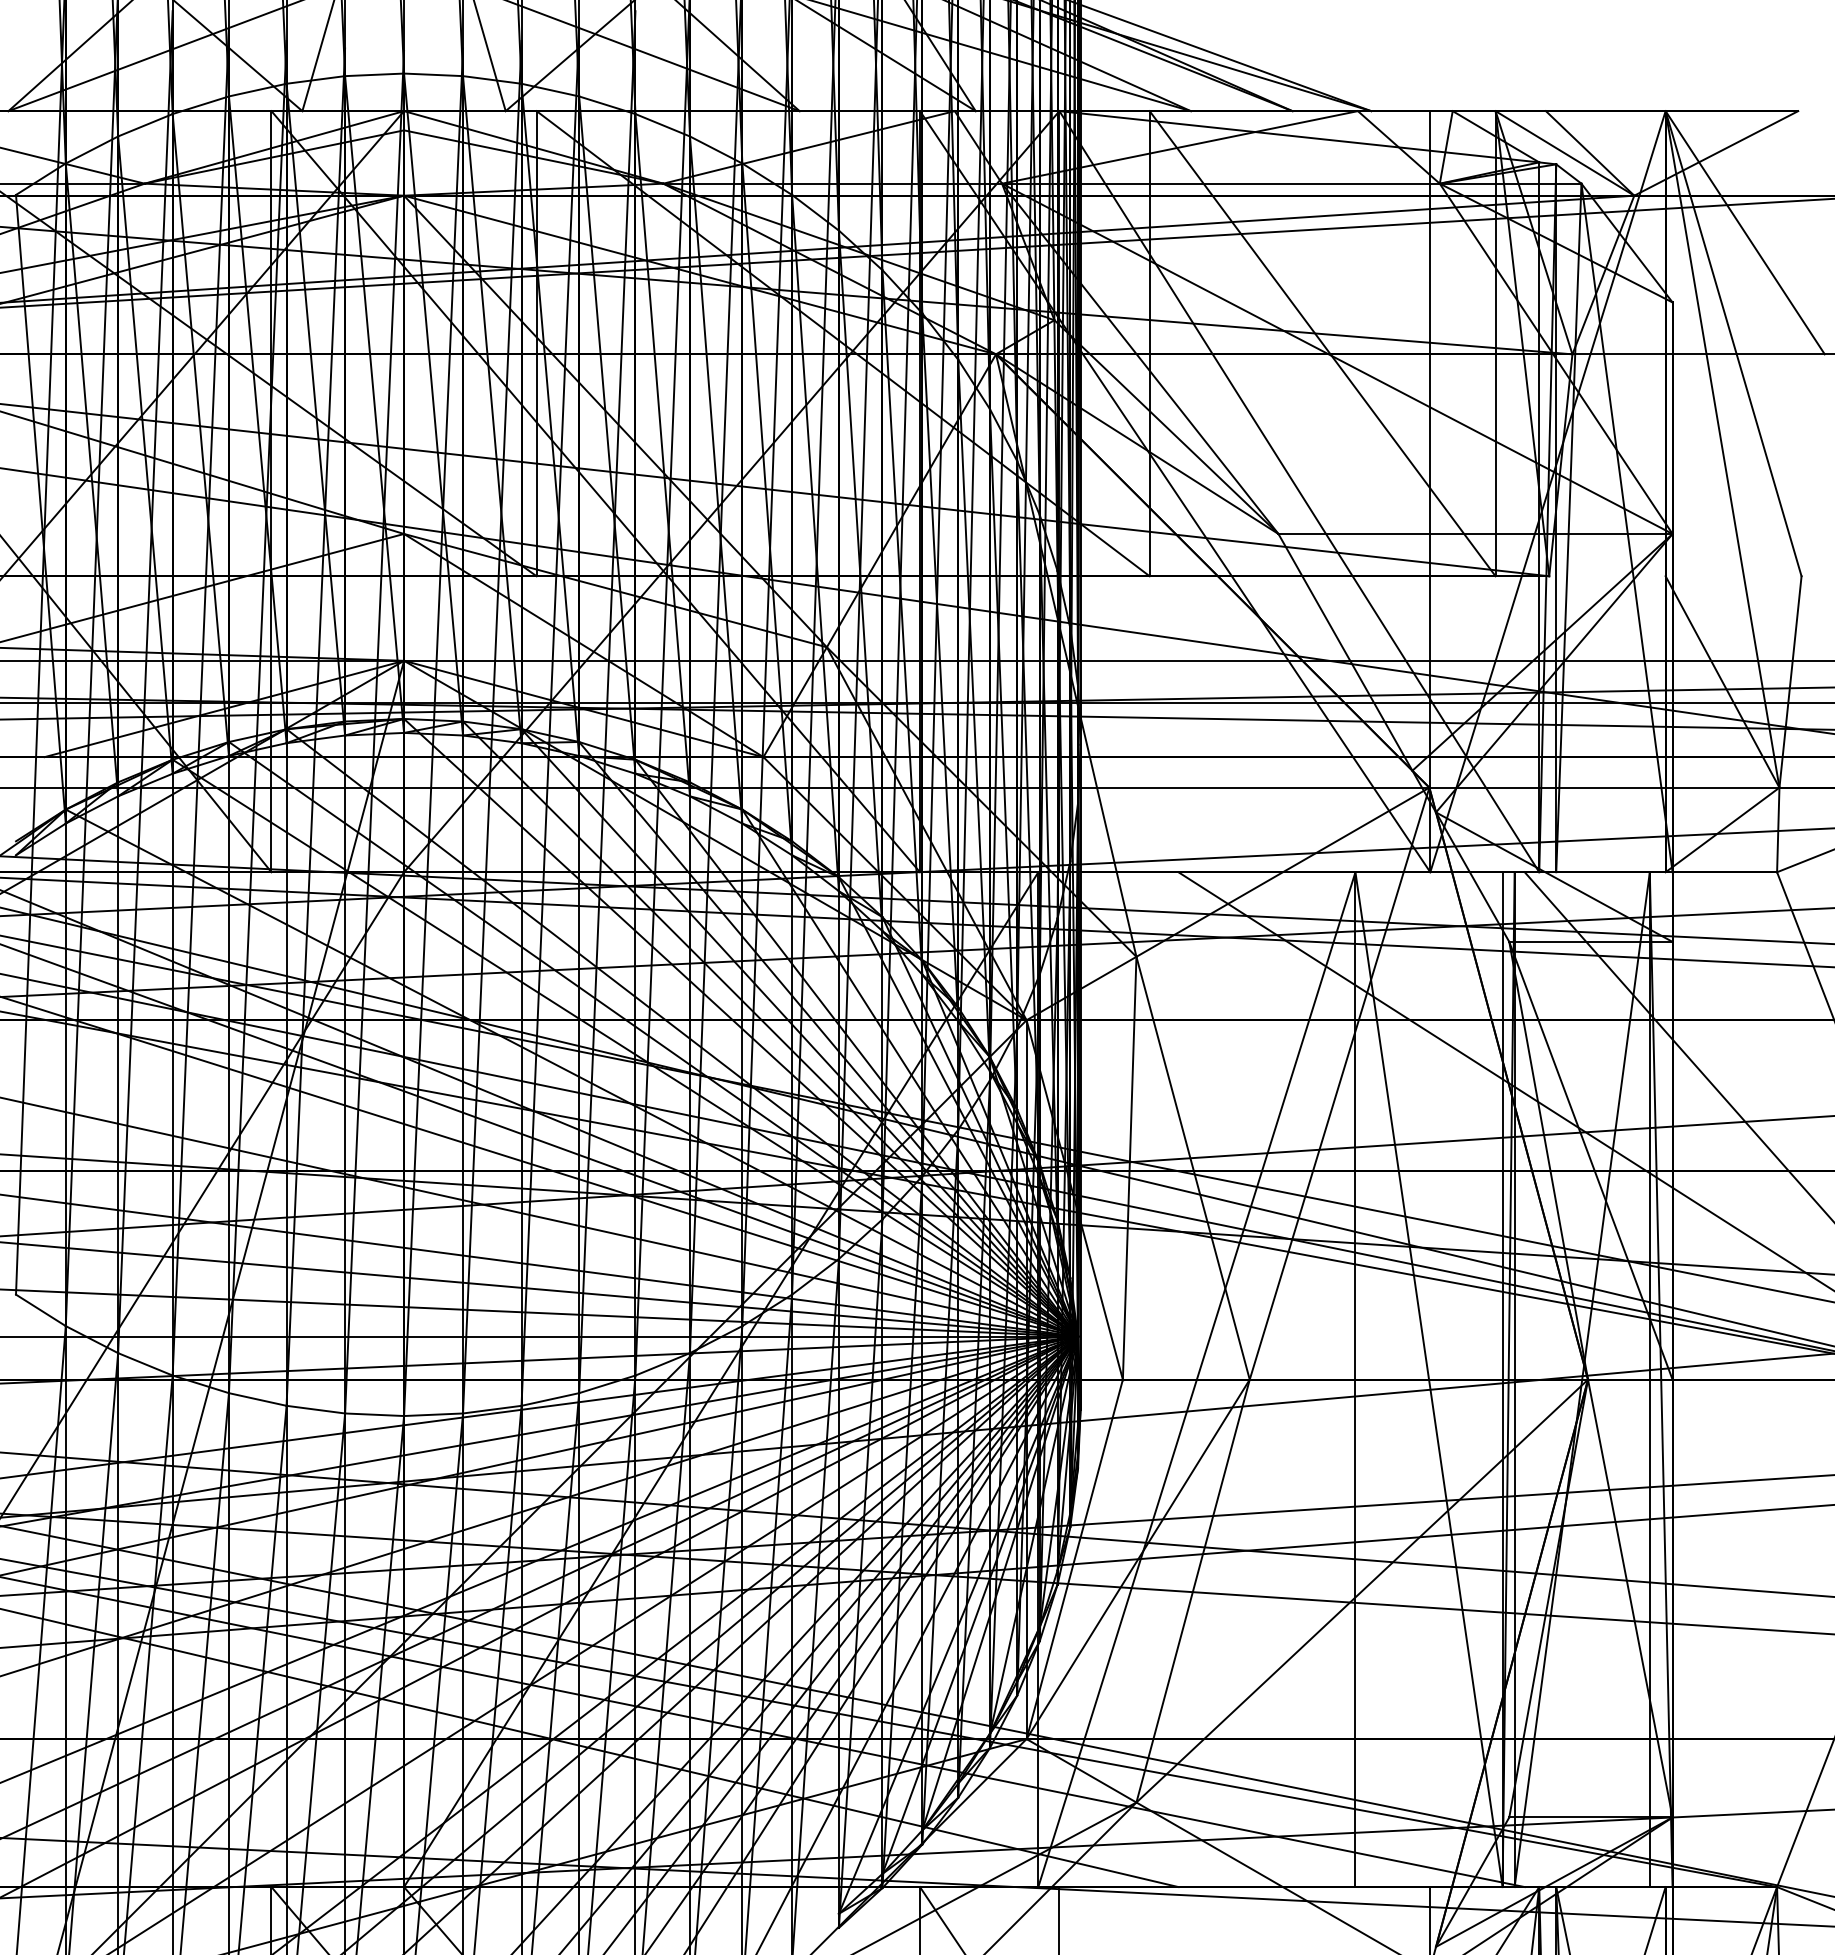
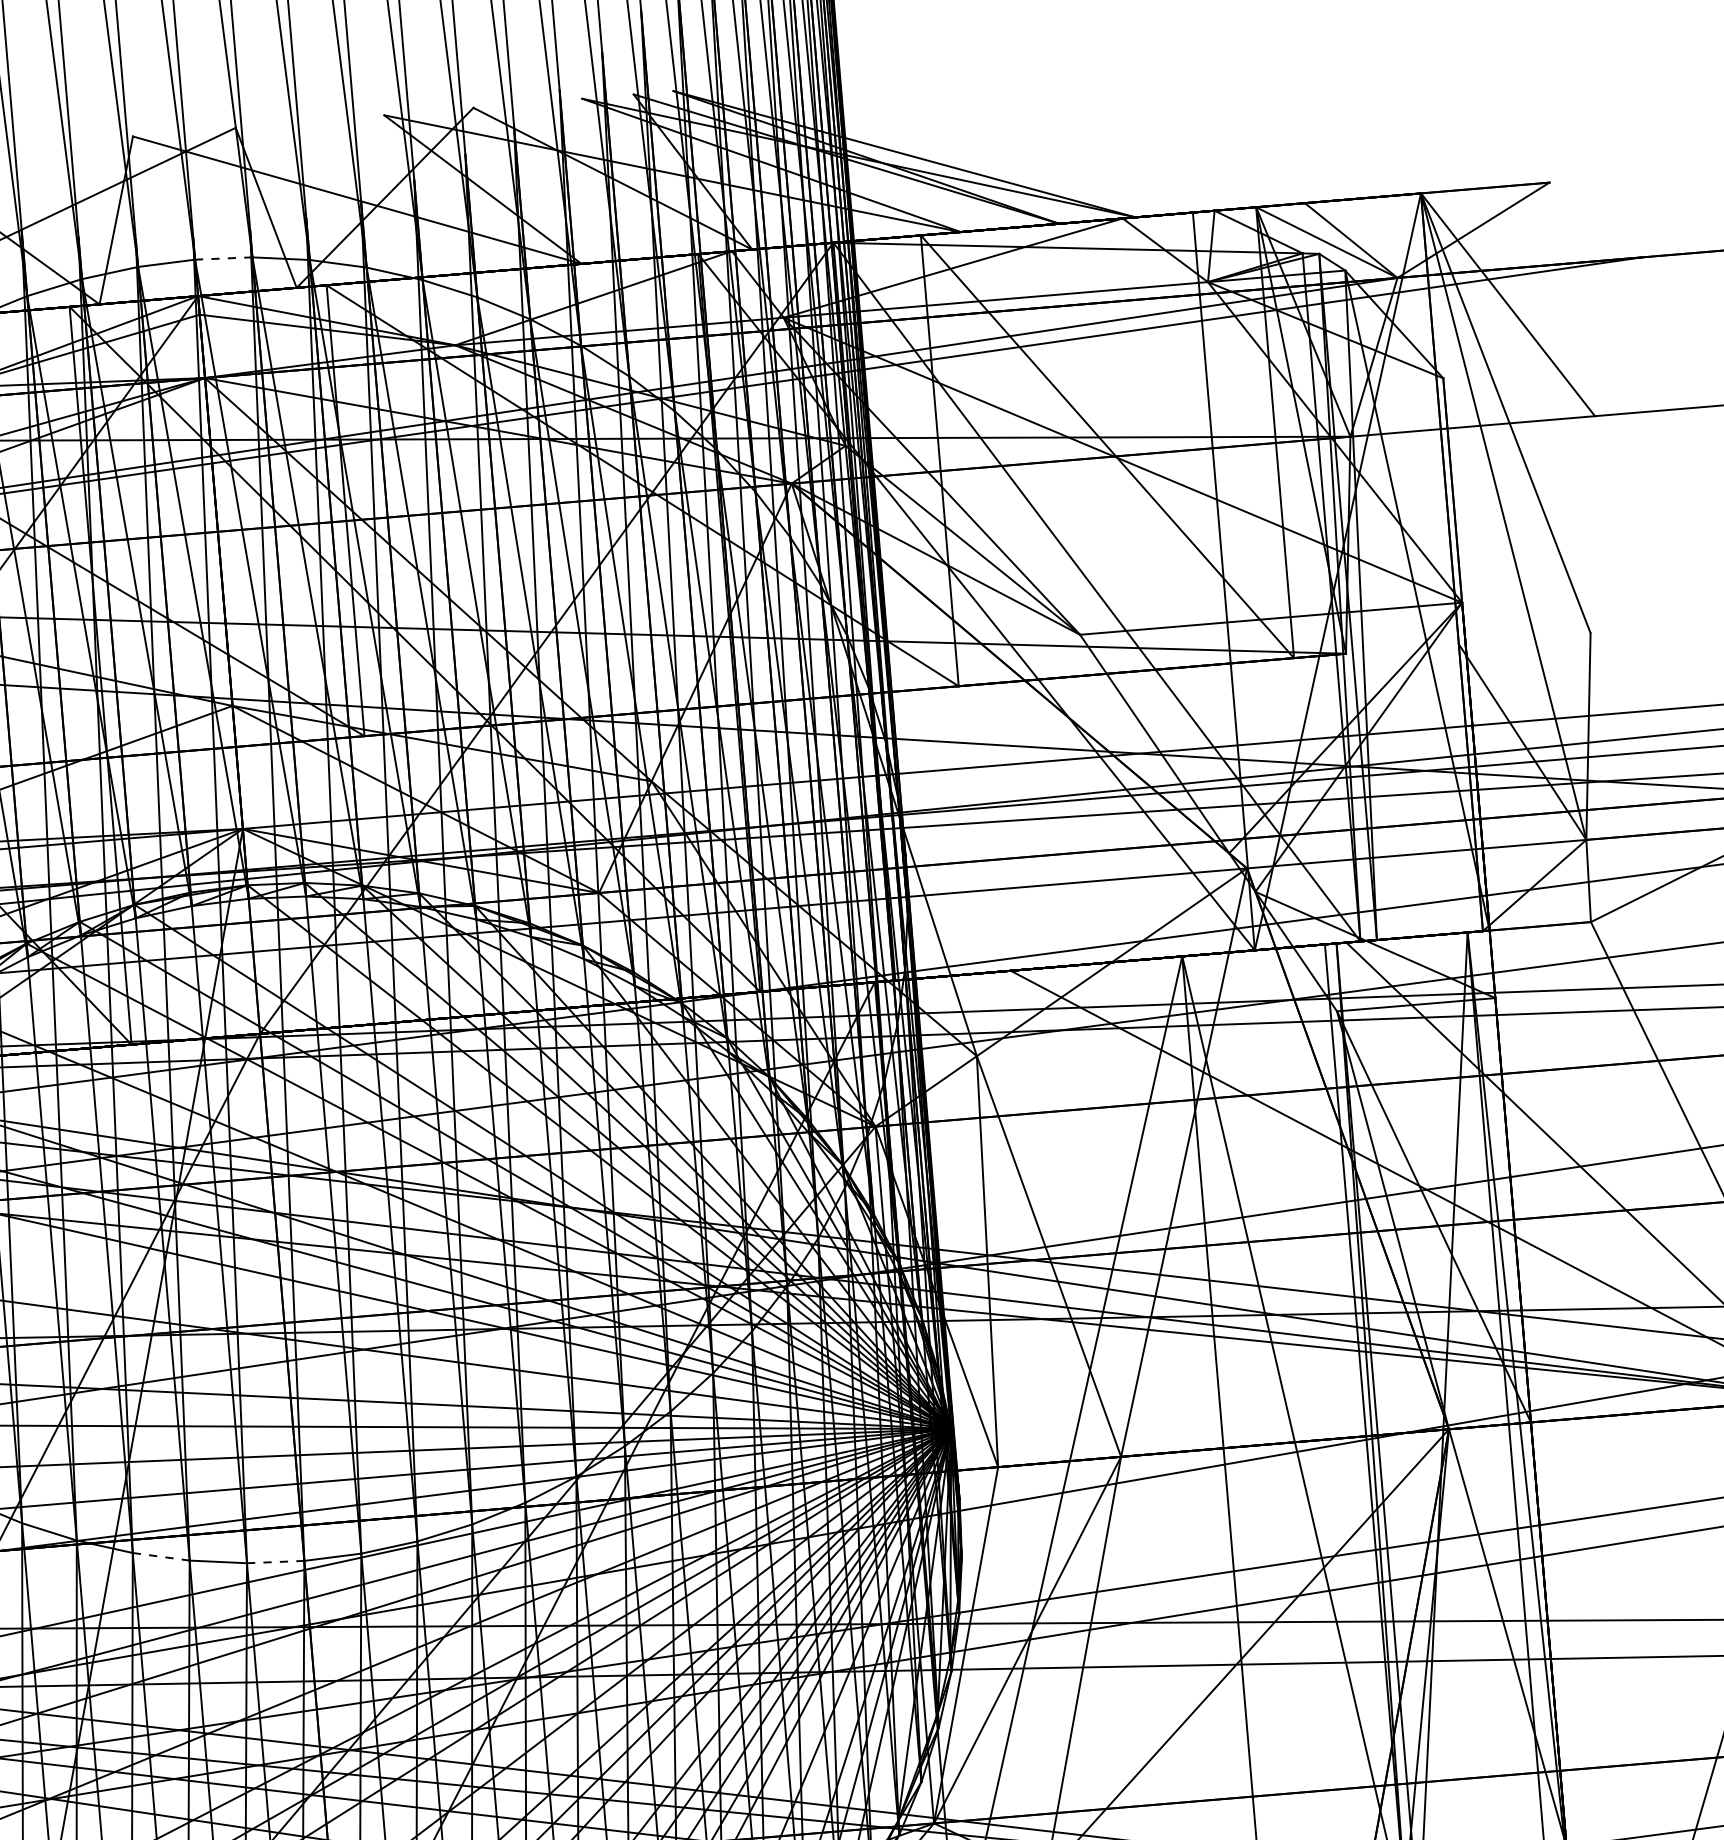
line: (433, 74) -> (223, 258), solid -> dashed
line: (258, 1399) -> (161, 1556), solid -> dashed
line: (374, 1414) -> (275, 1561), solid -> dashed

